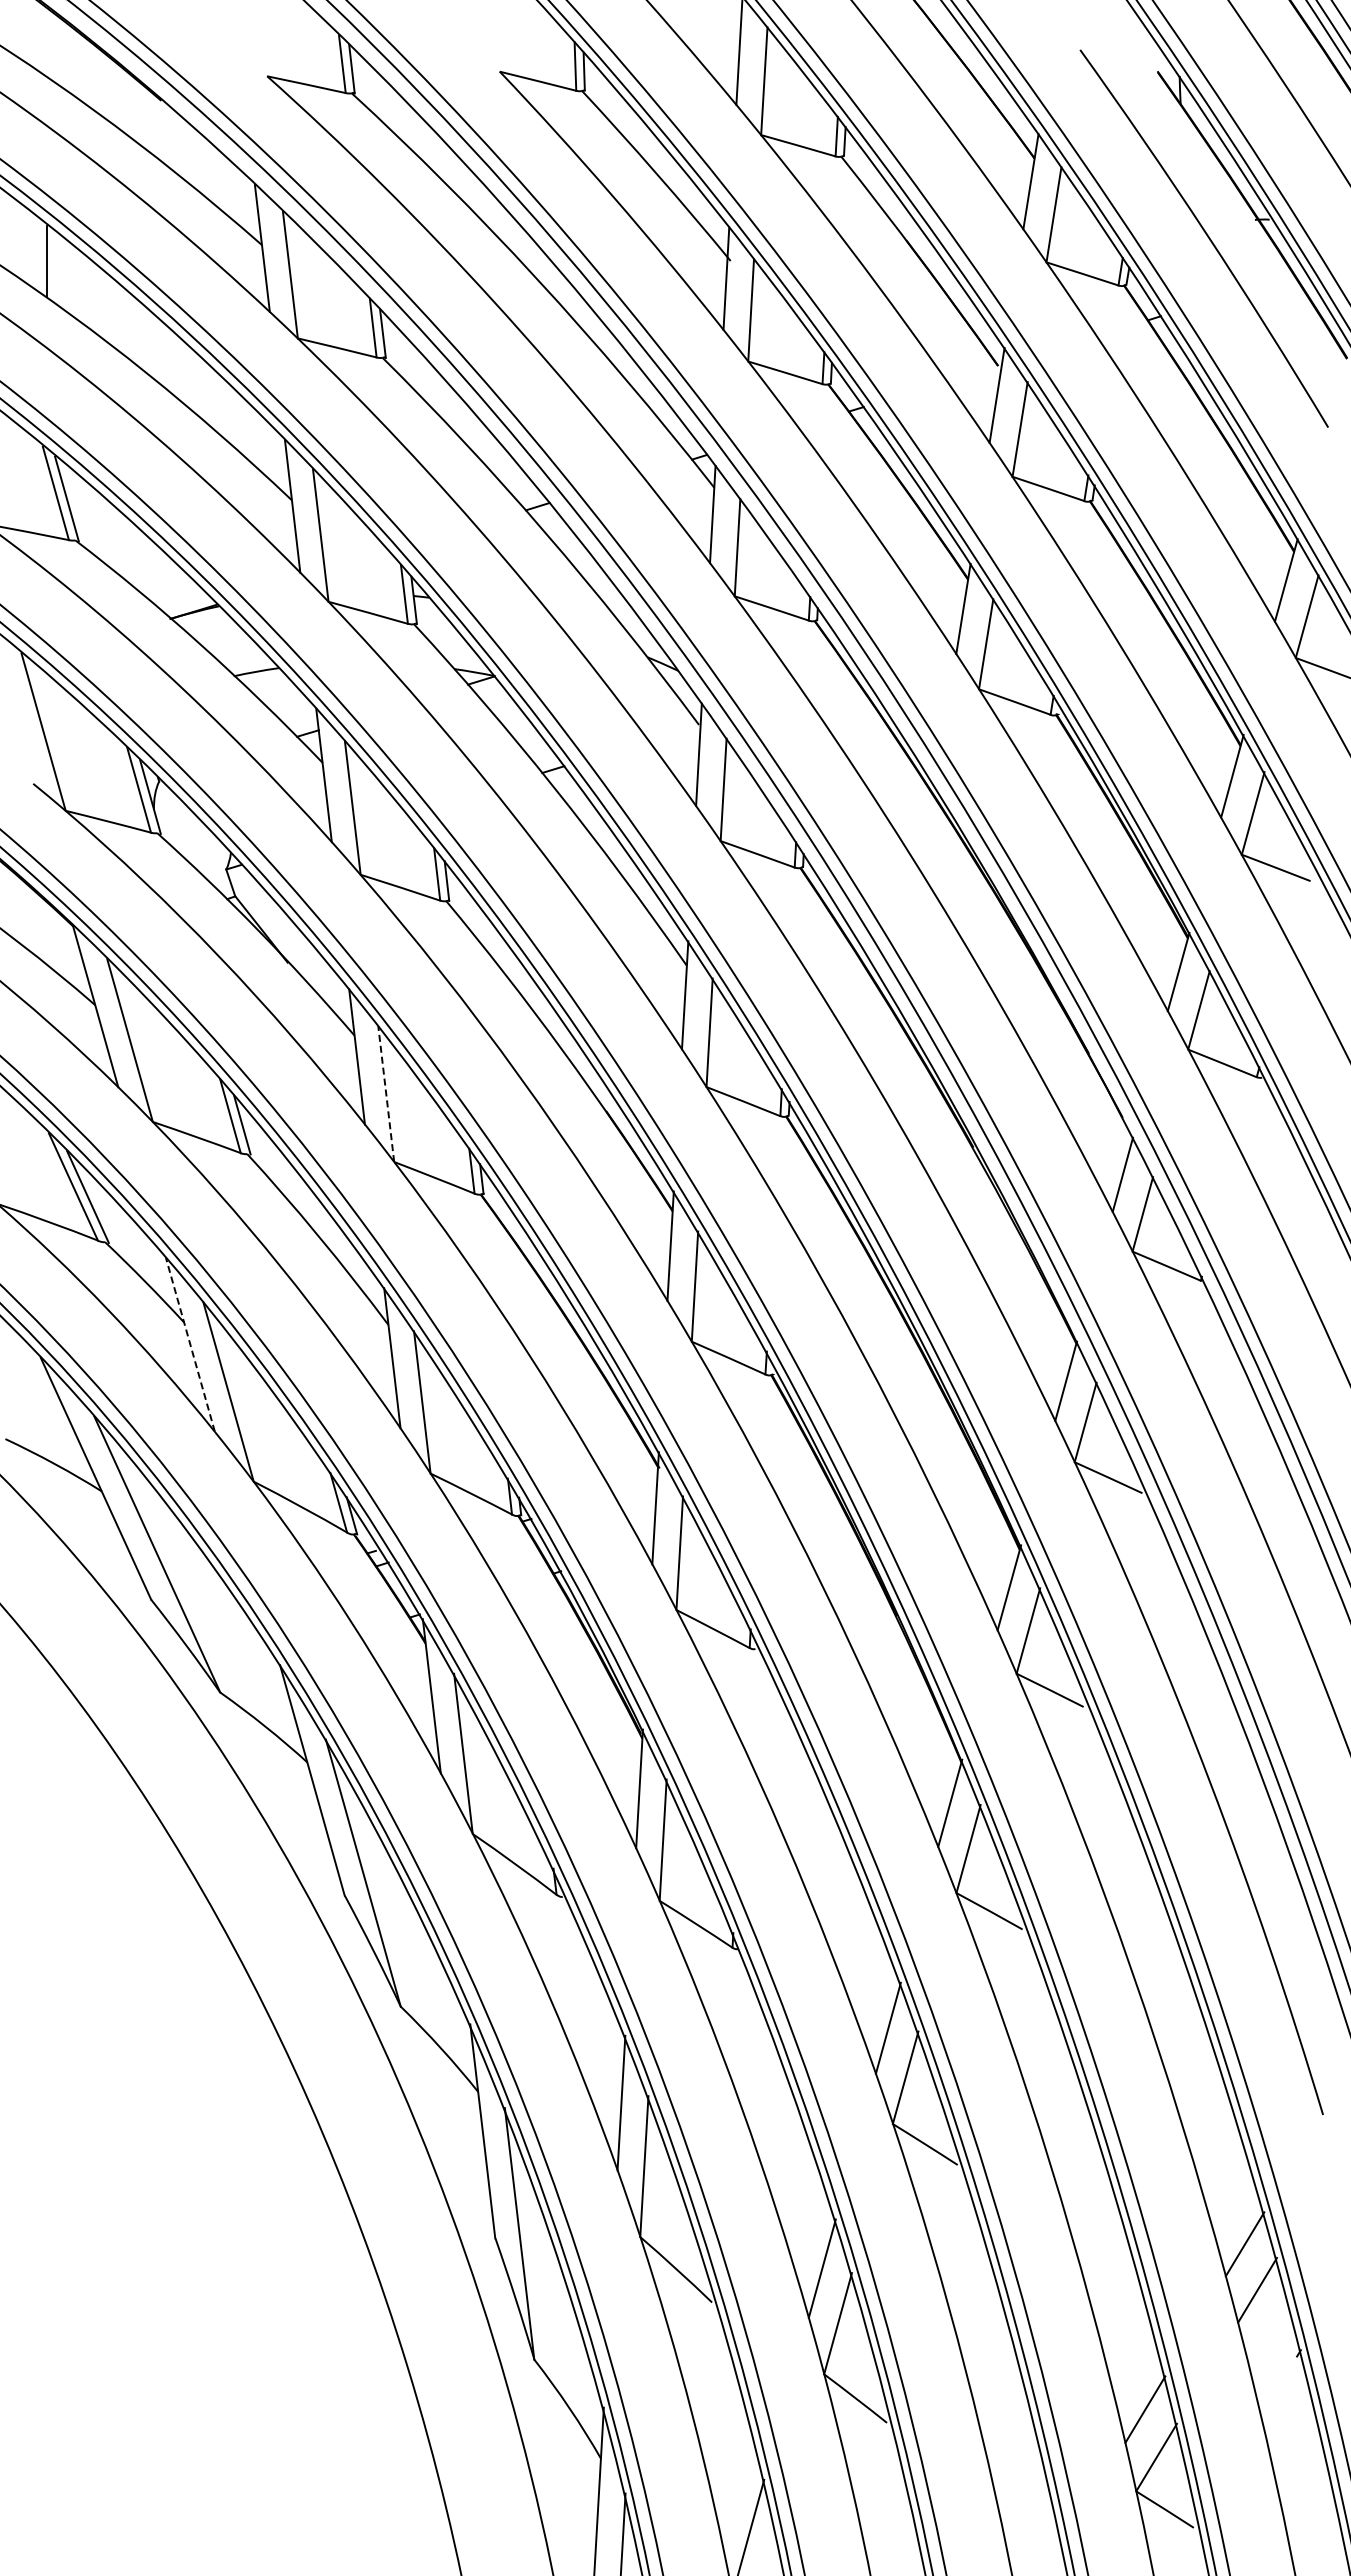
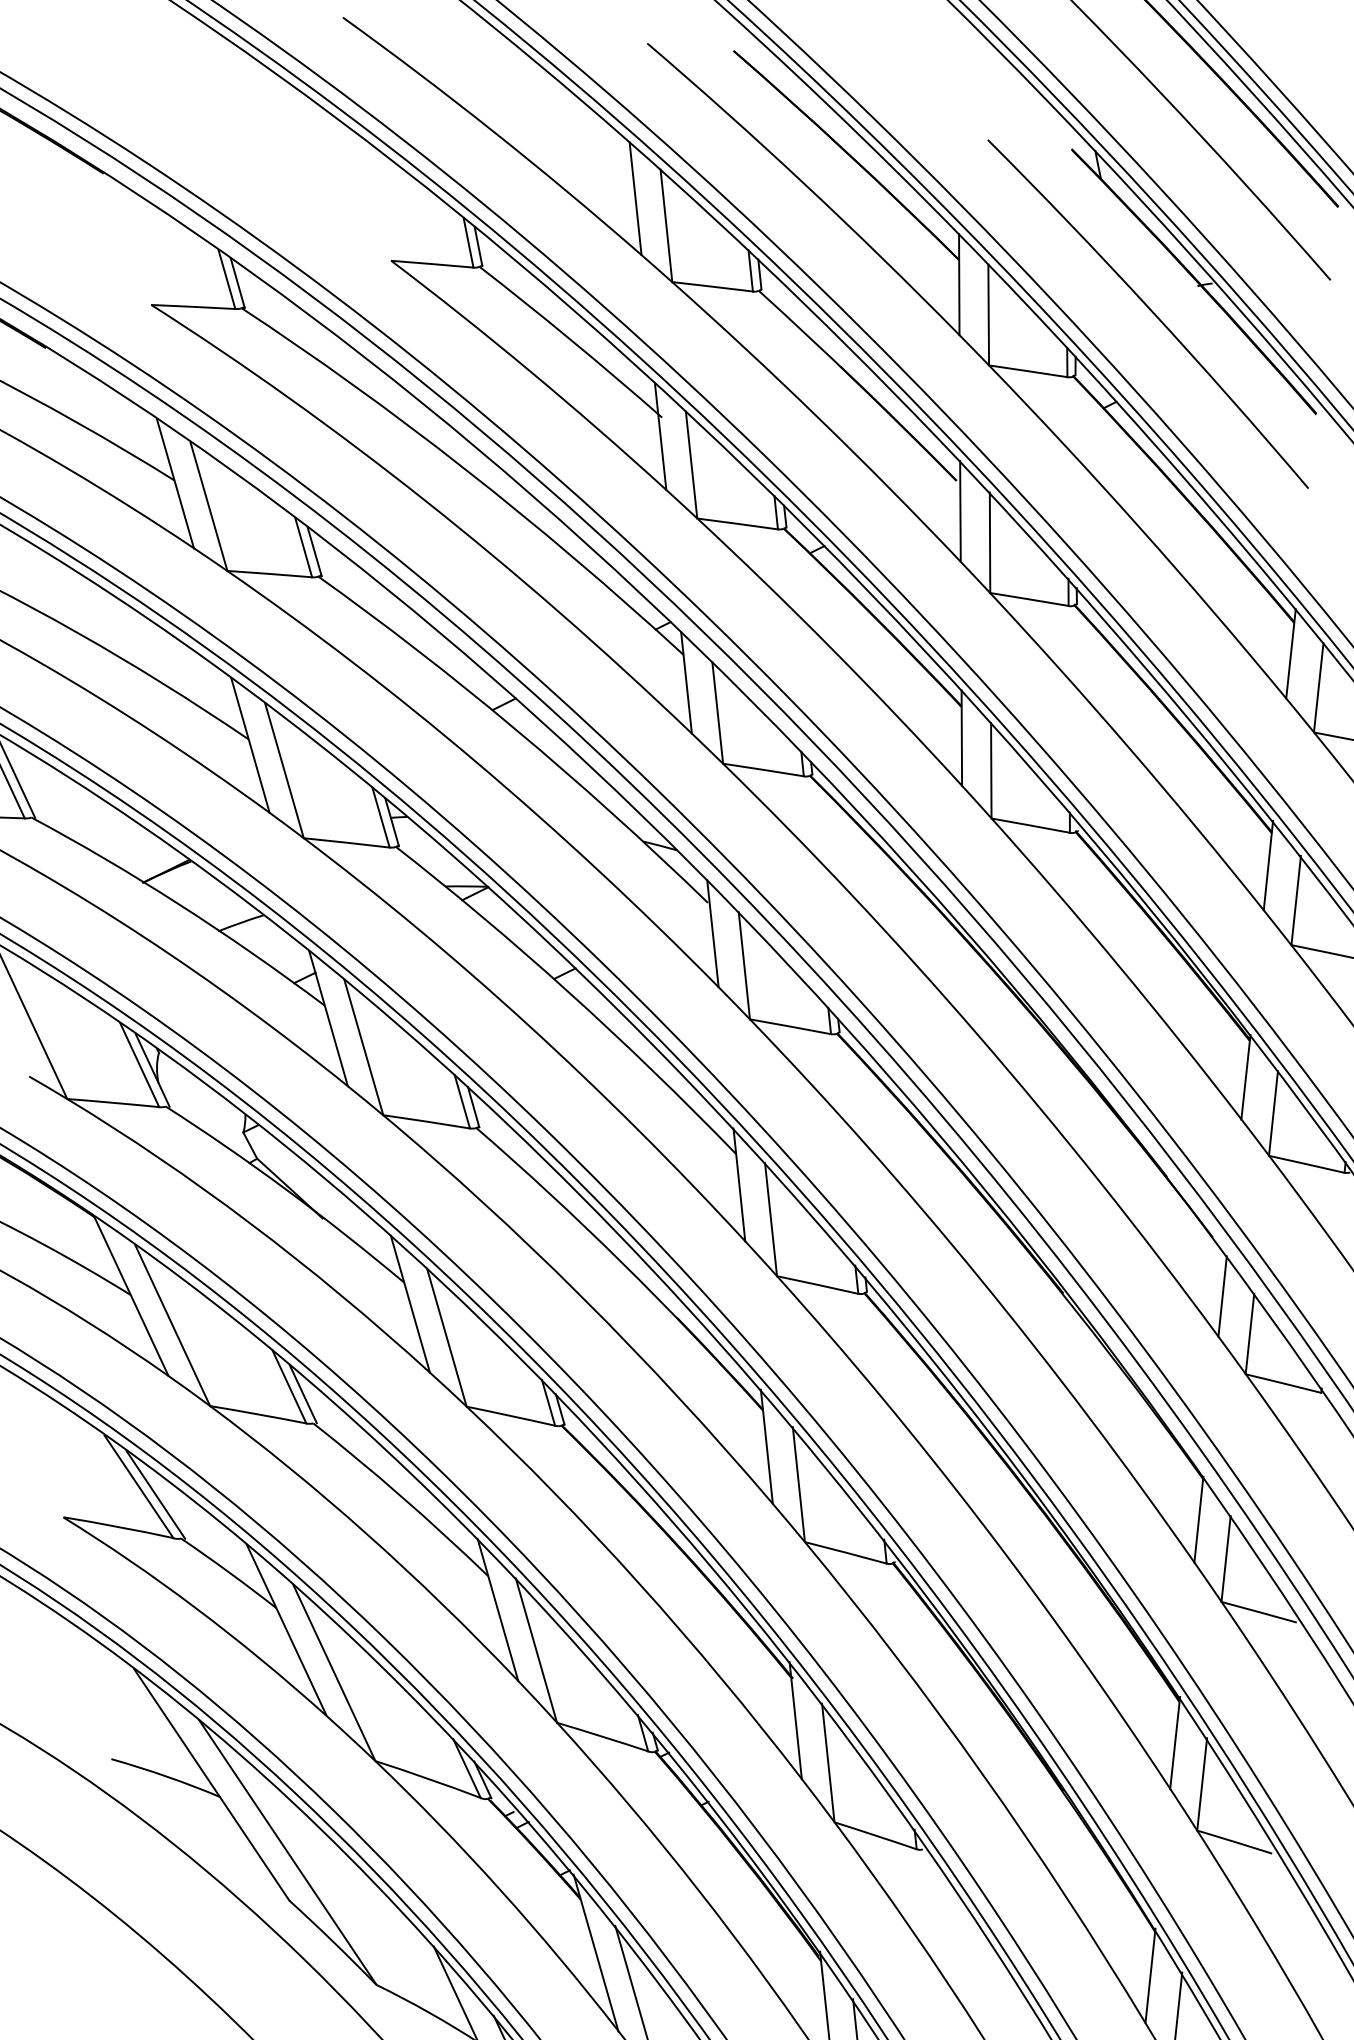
line: (386, 1093) -> (447, 1337), dashed -> solid
line: (190, 1344) -> (286, 1629), dashed -> solid

